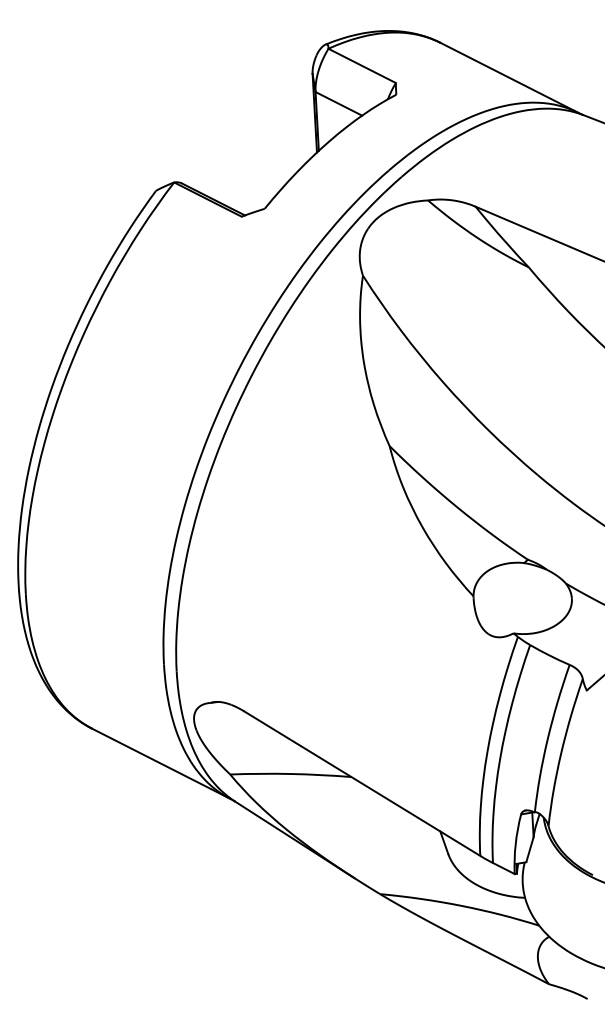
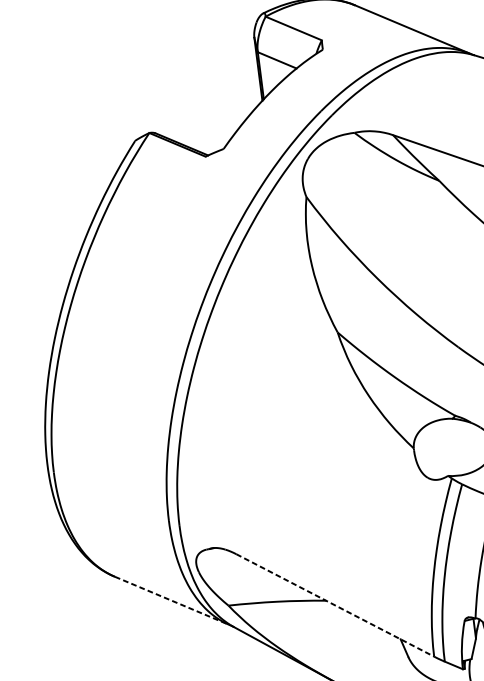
line: (161, 764) -> (172, 601), solid -> dashed
line: (362, 783) -> (335, 605), solid -> dashed

